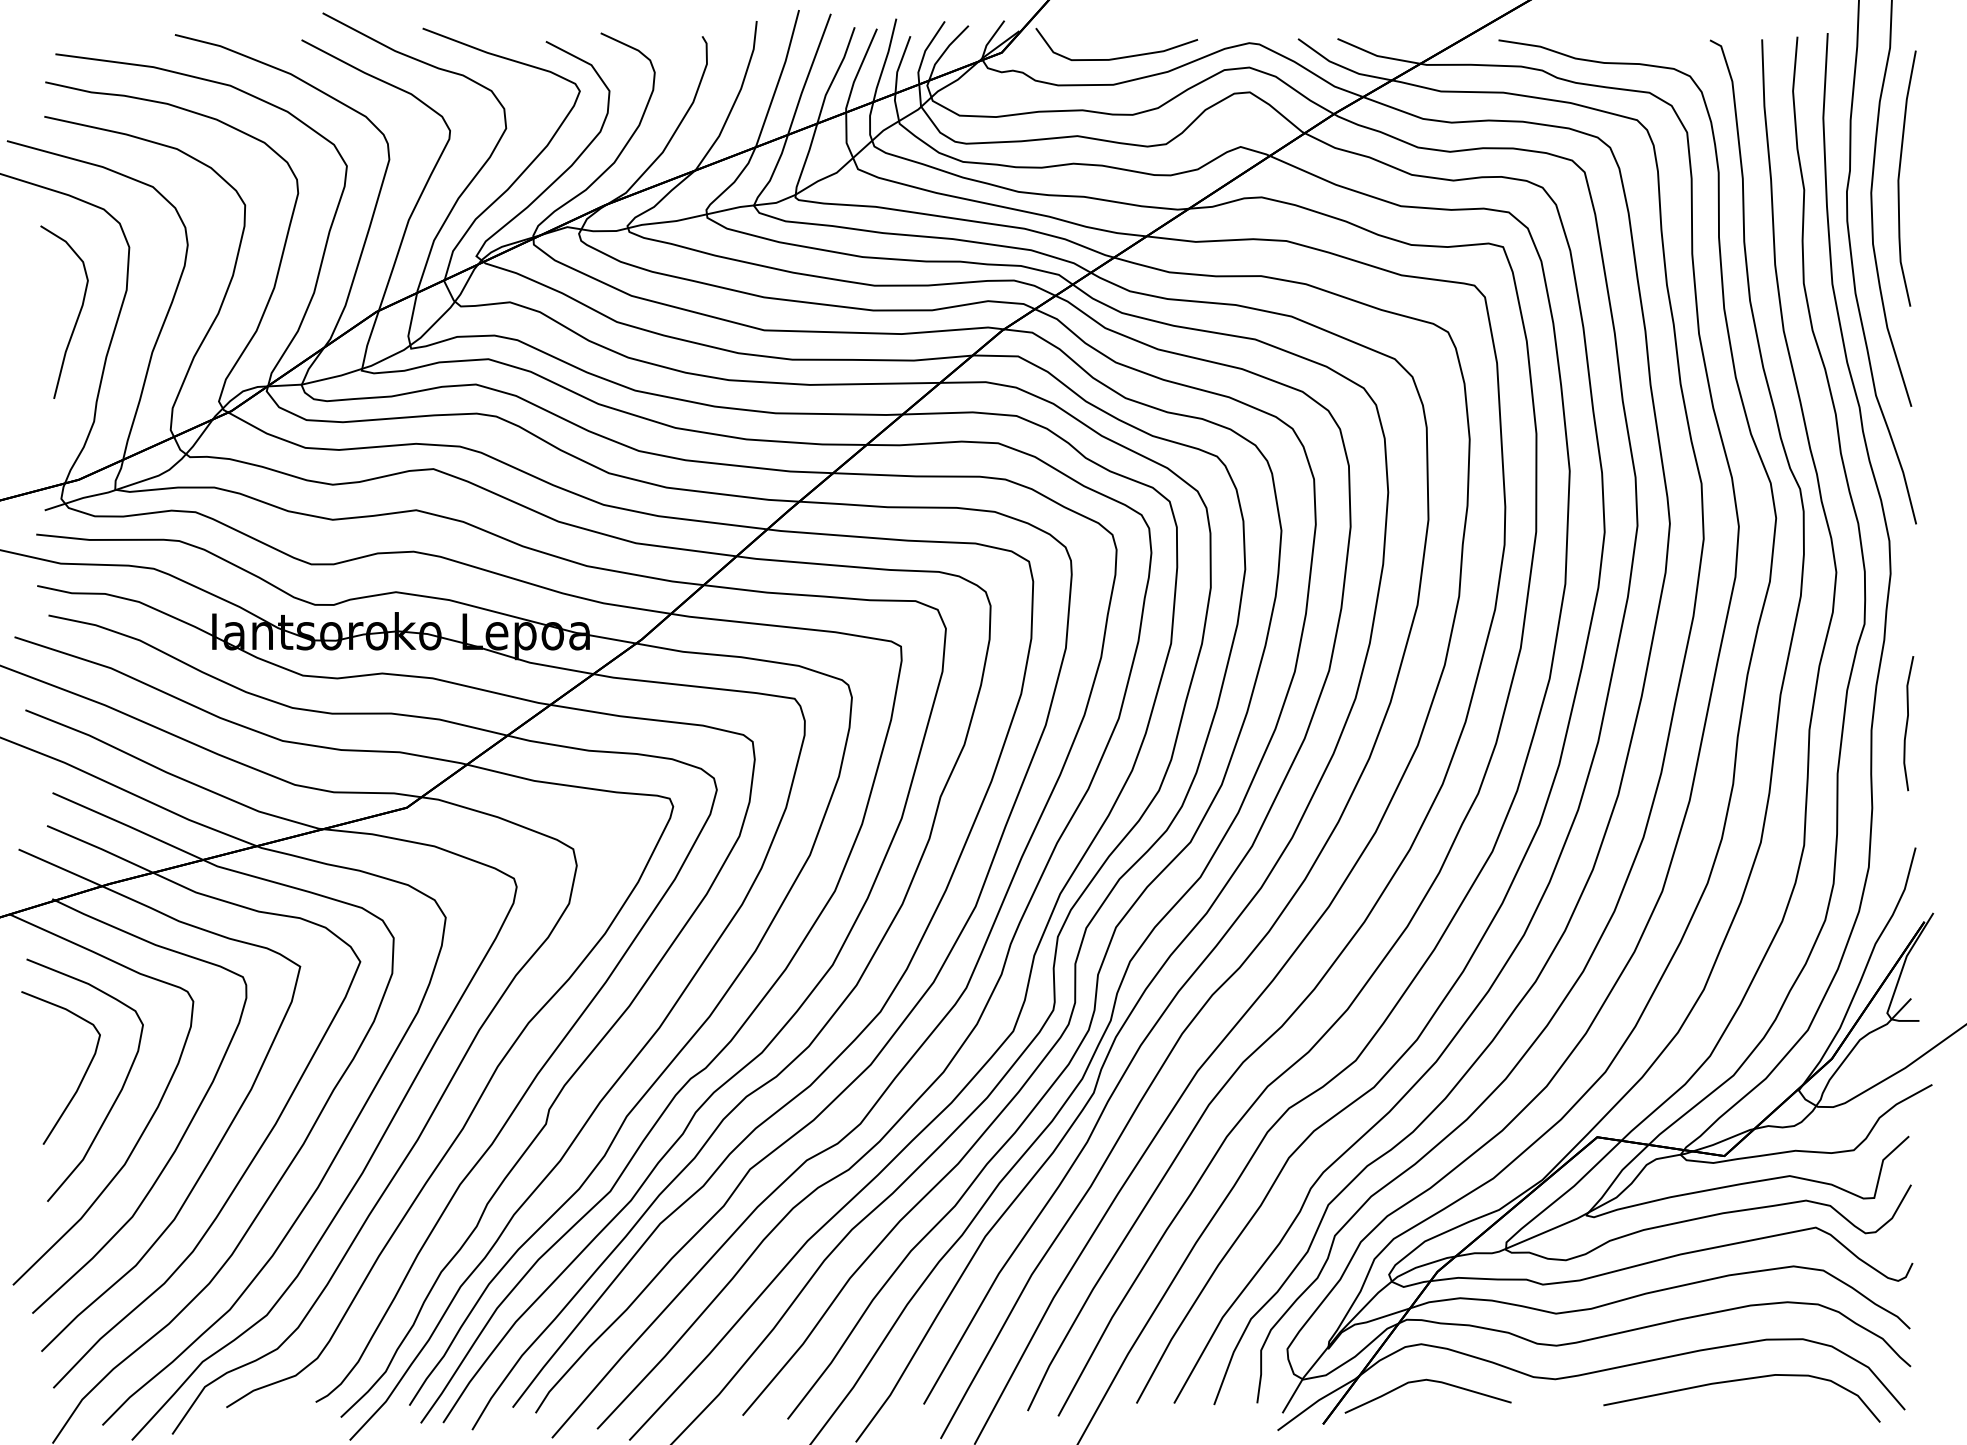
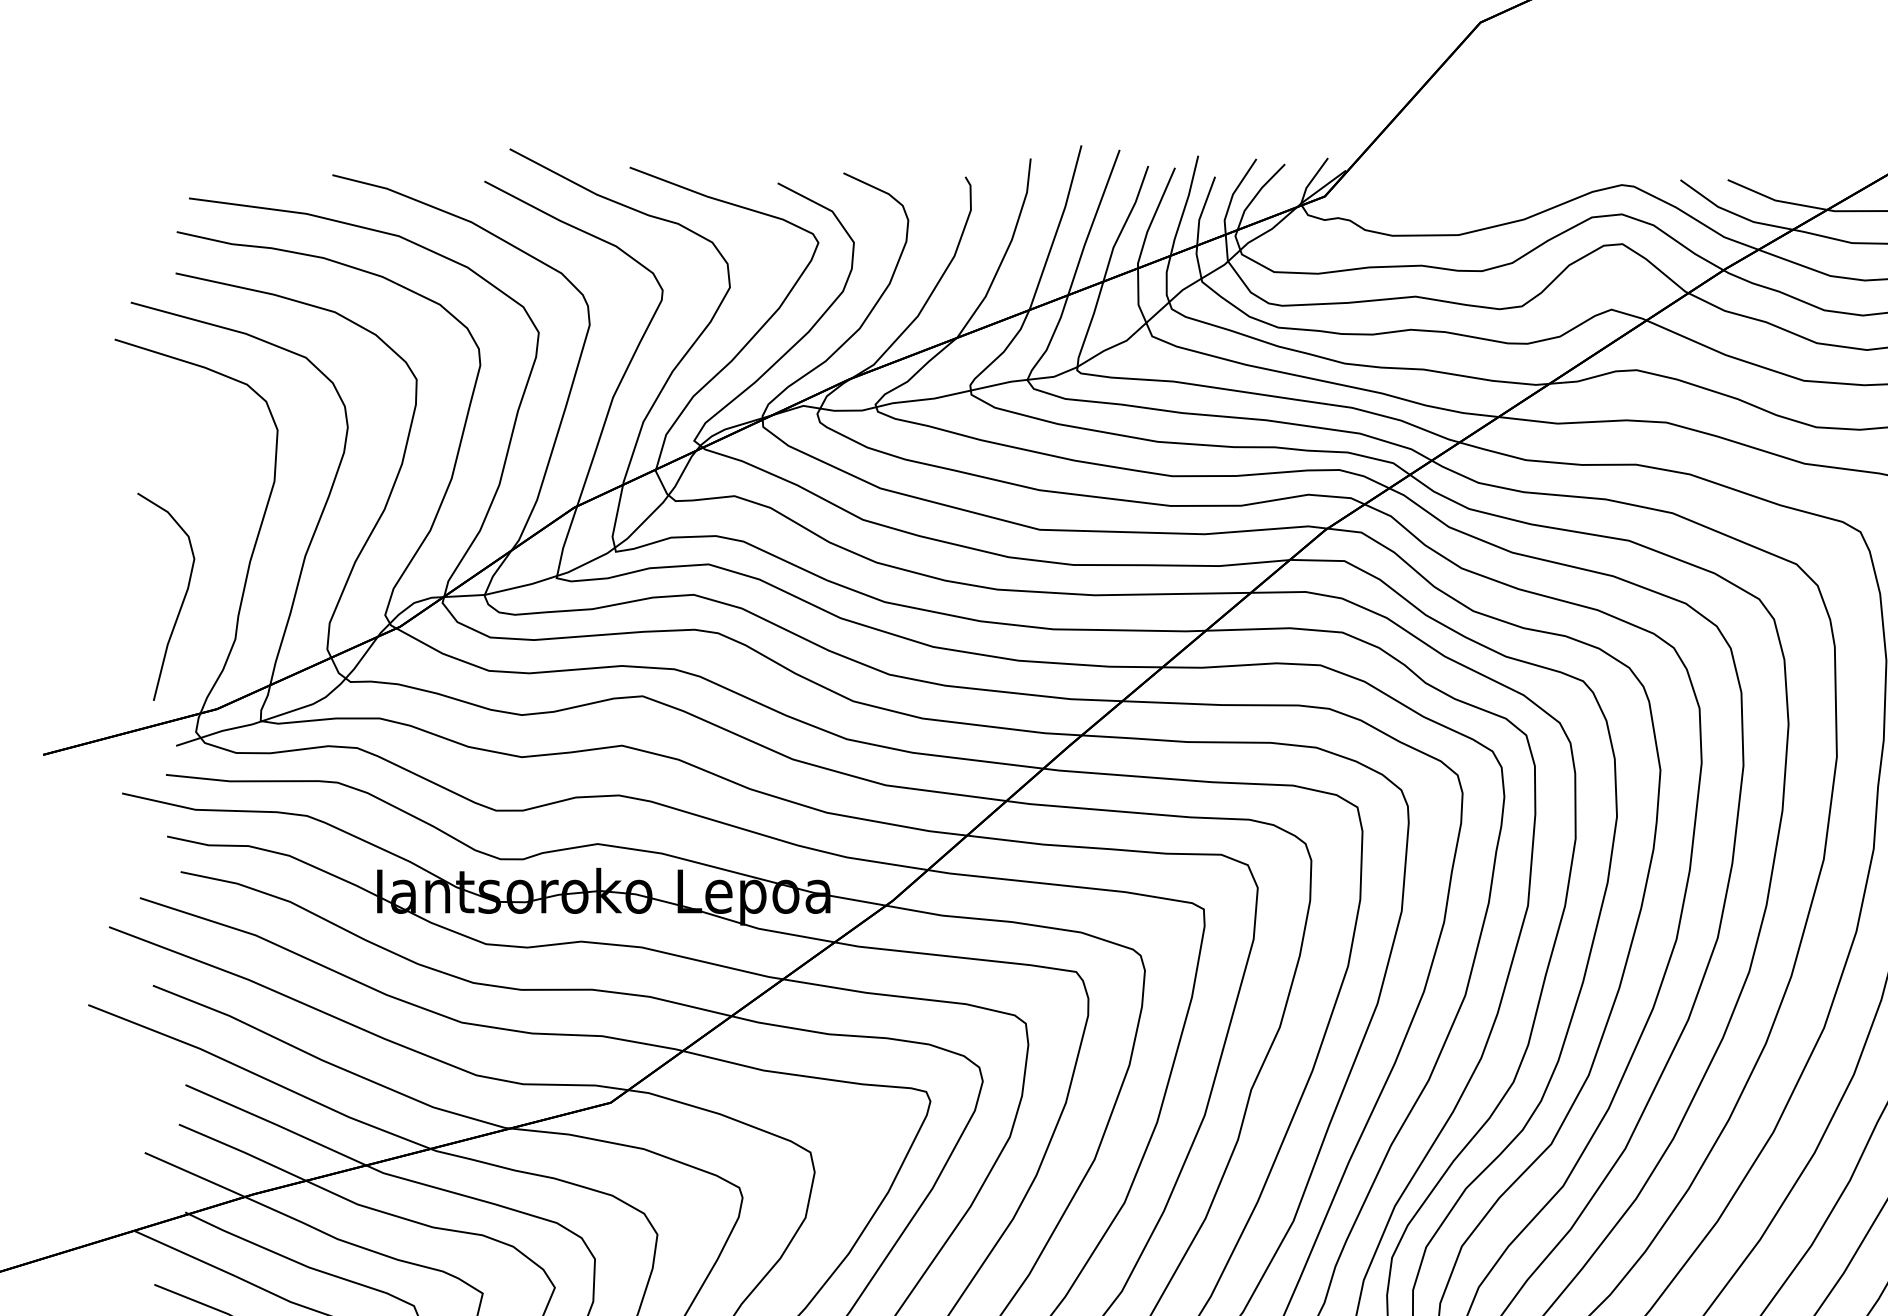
curve: (1116, 57) -> (1462, 202), removed
curve: (76, 318) -> (180, 604), moved

